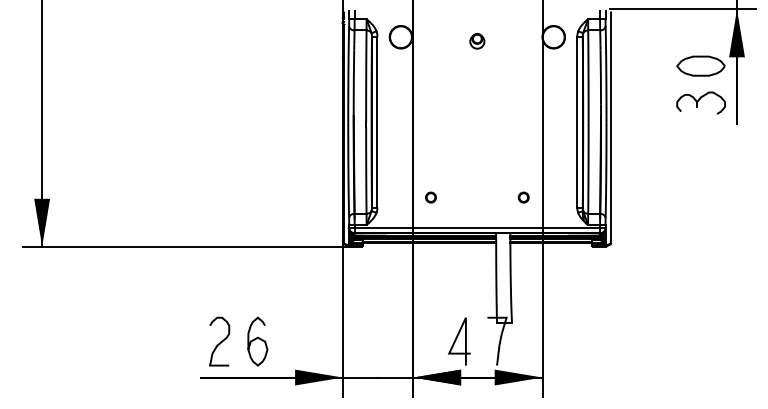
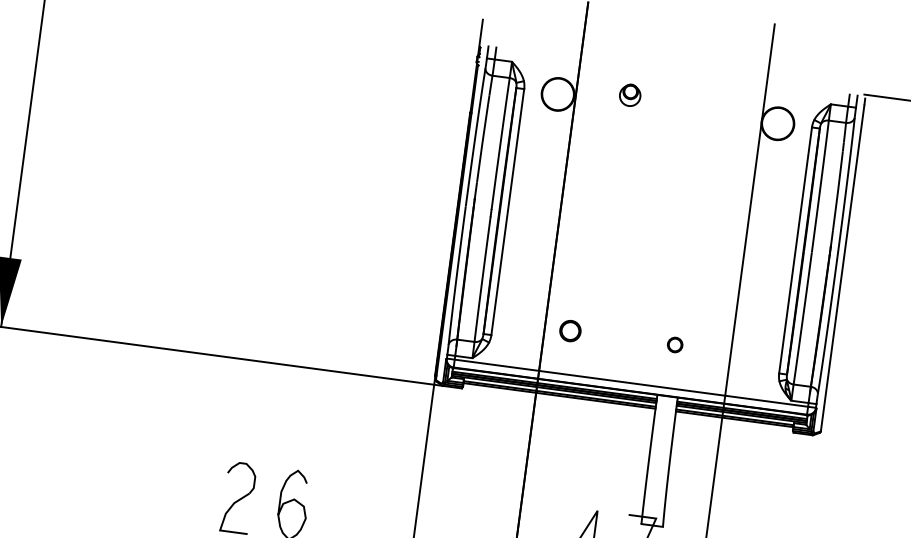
part: (477, 41) -> (630, 95), moved
circle: (430, 197) -> (569, 330), size x1.4
part: (523, 197) -> (674, 344), moved

